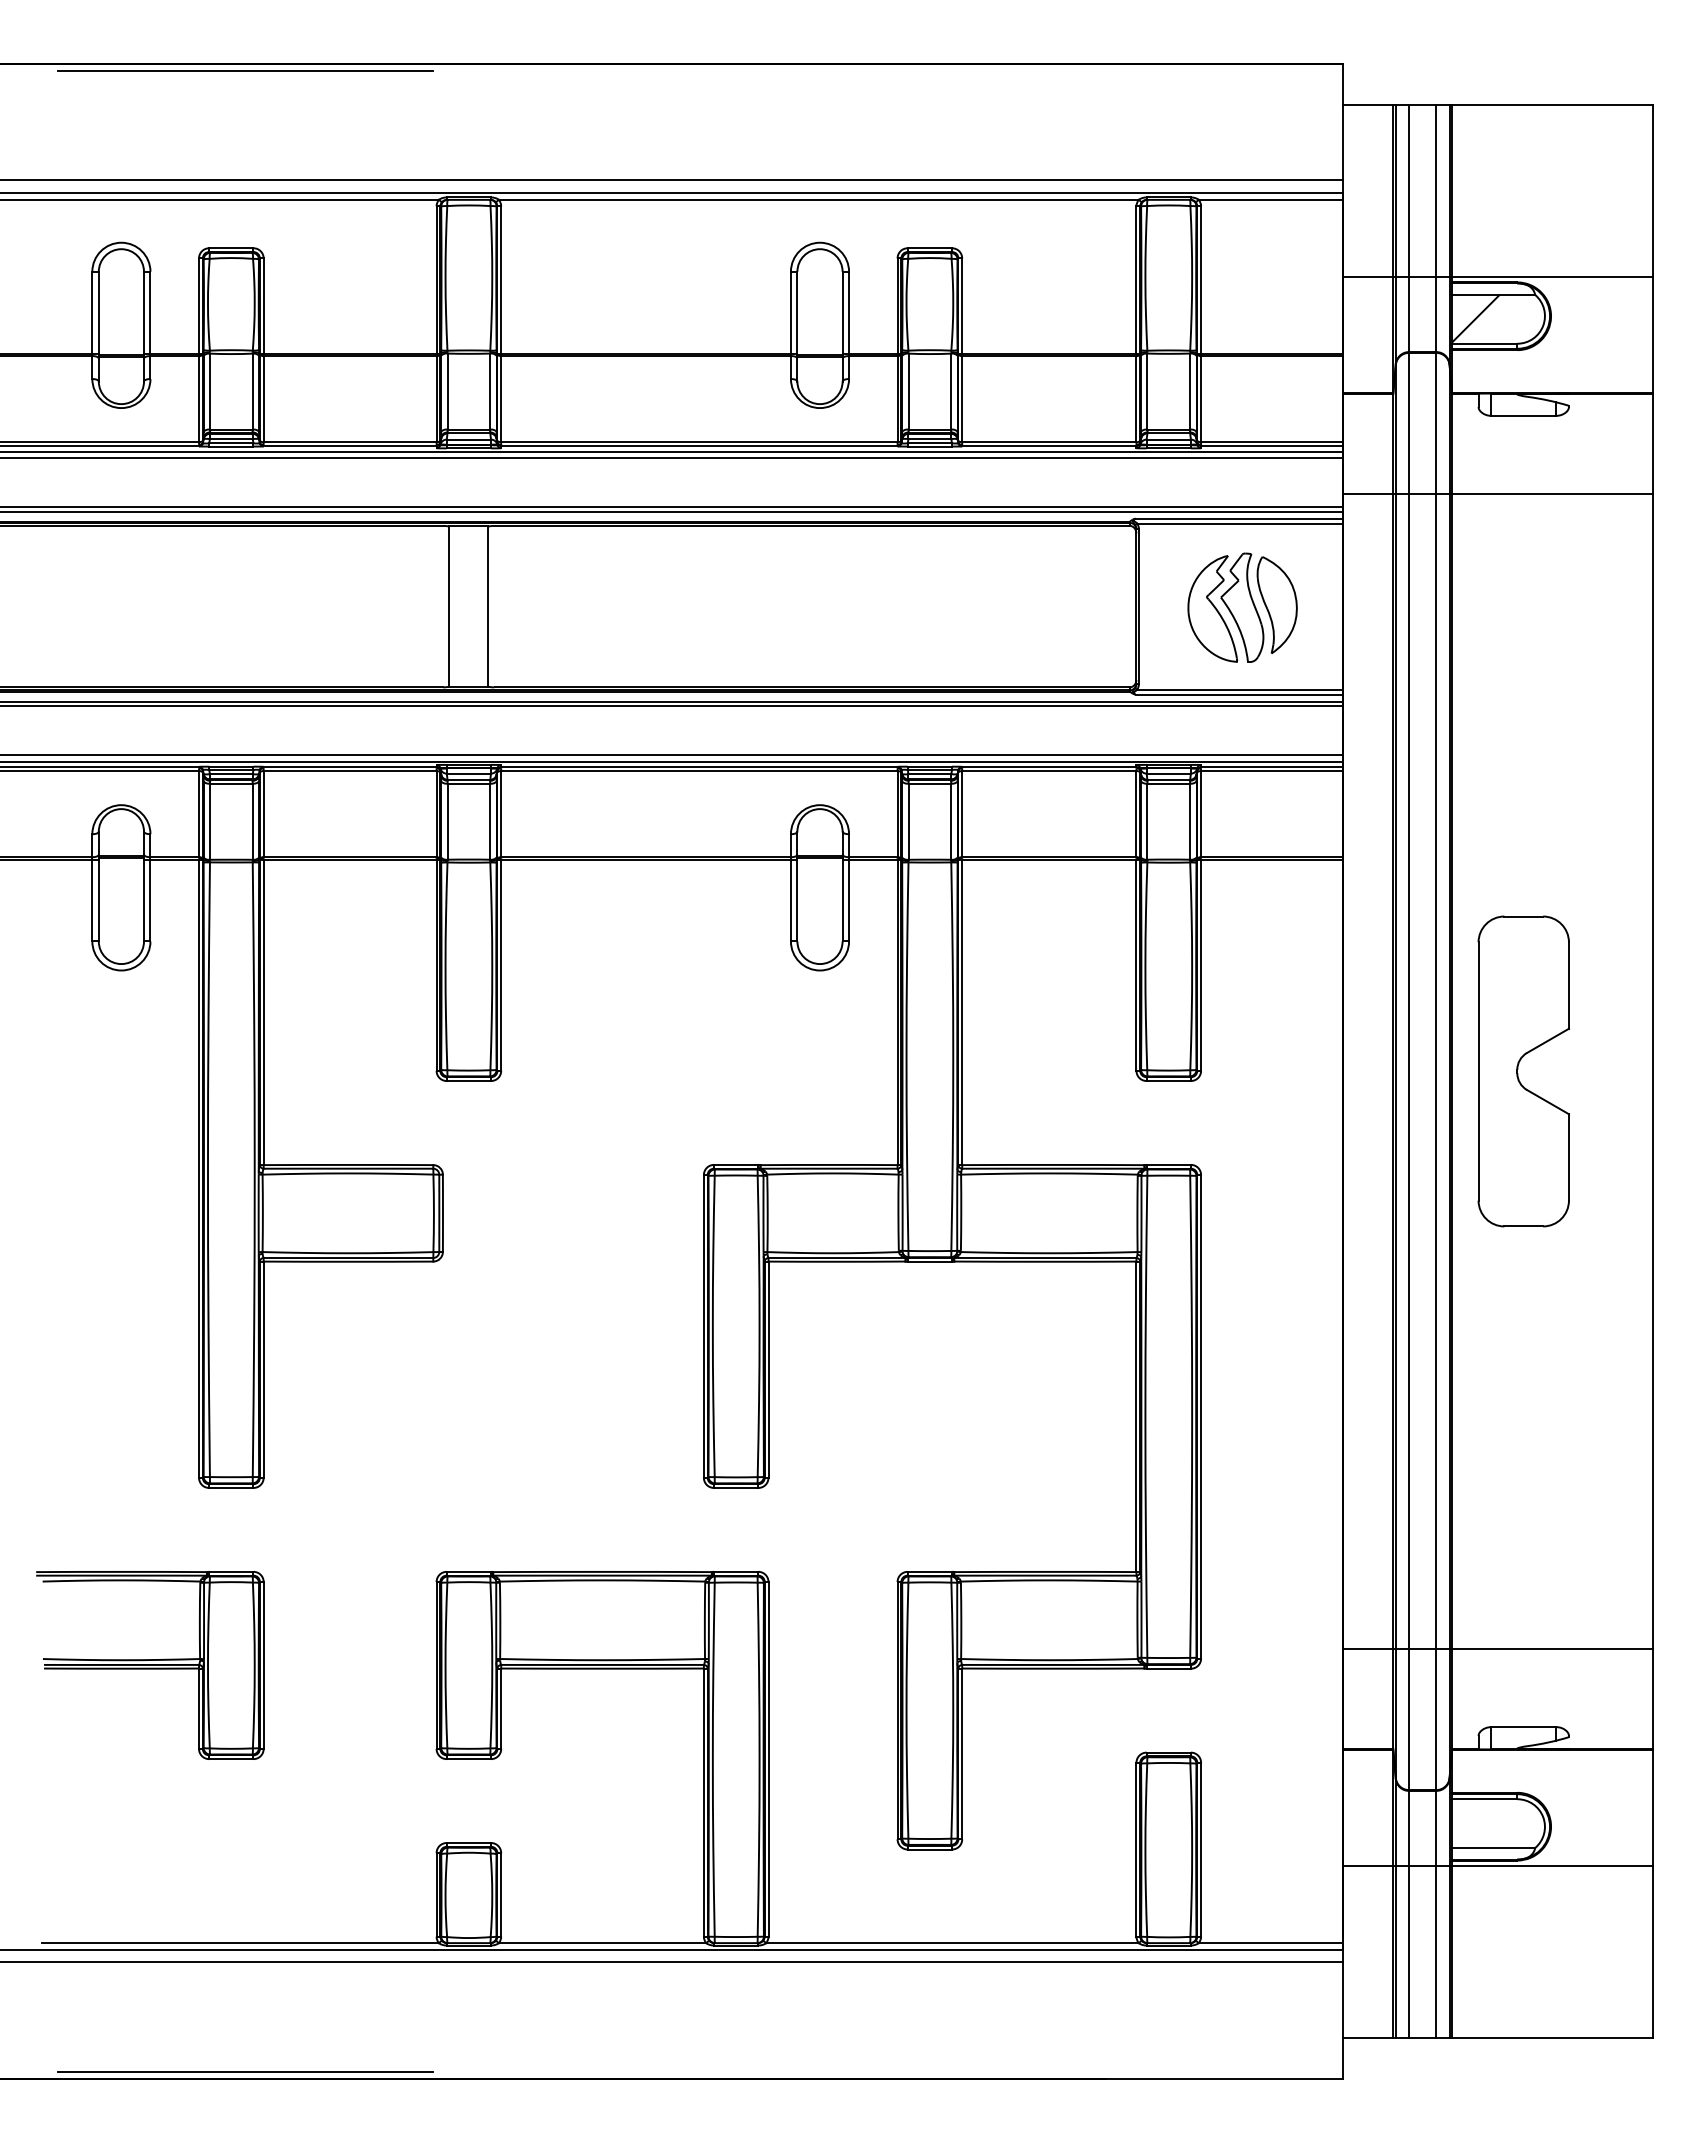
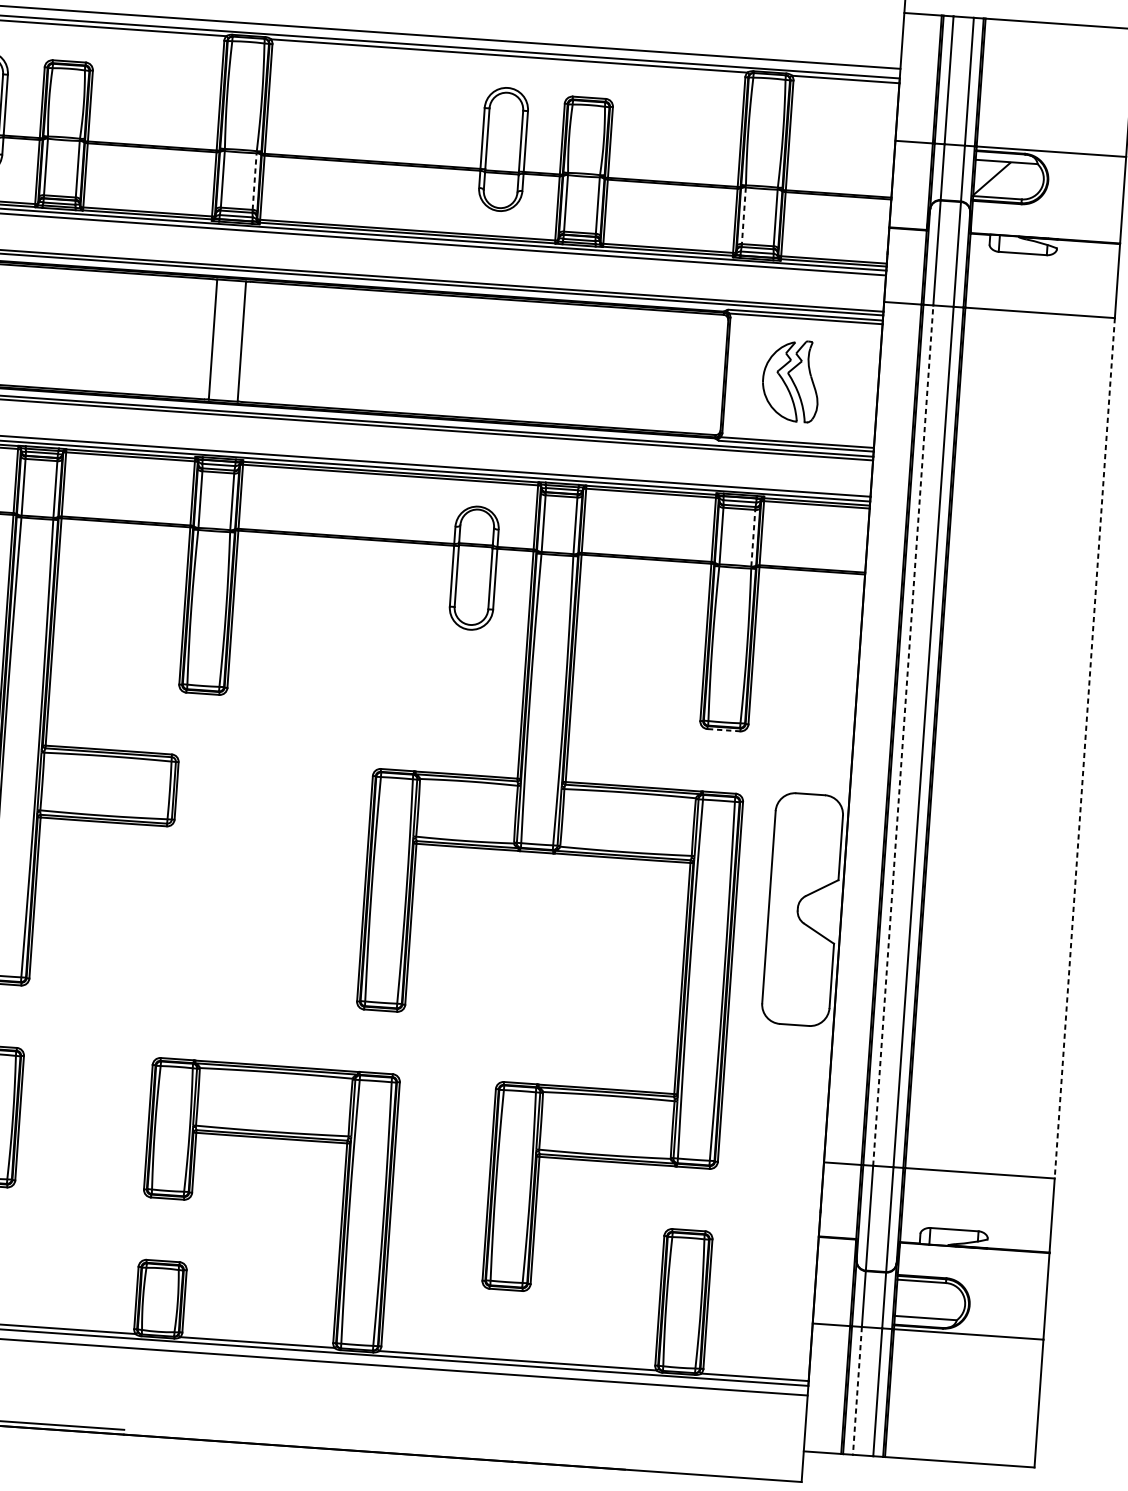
line: (490, 391) -> (254, 181), solid -> dashed
line: (1147, 392) -> (743, 216), solid -> dashed
part: (1276, 604) -> (828, 381), removed
line: (1190, 821) -> (753, 538), solid -> dashed
line: (1409, 1071) -> (903, 735), solid -> dashed
part: (1523, 1071) -> (802, 909), moved
line: (1652, 1071) -> (1084, 748), solid -> dashed
line: (1168, 1081) -> (723, 730), solid -> dashed
line: (1409, 1951) -> (857, 1390), solid -> dashed

